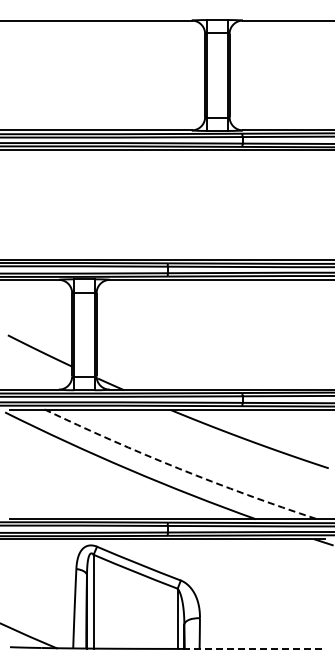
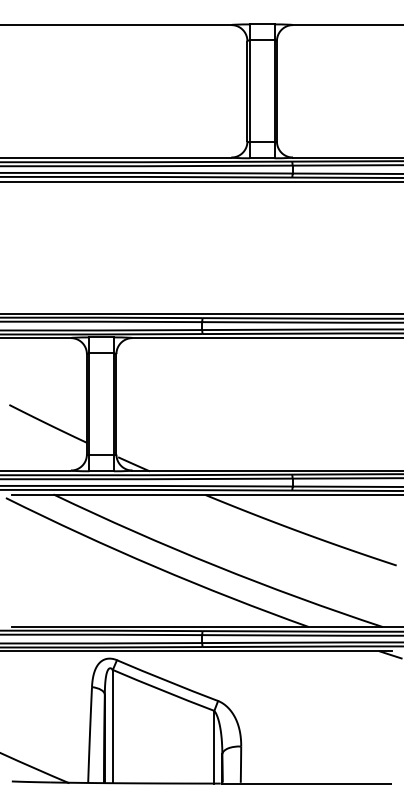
arc: (179, 468) -> (216, 565), dashed -> solid
line: (253, 648) -> (305, 783), dashed -> solid

